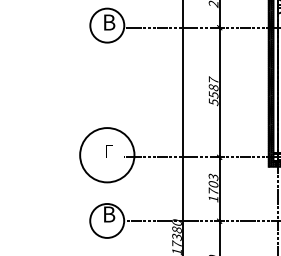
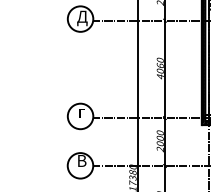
text: (109, 24) -> (82, 18), В -> Д
text: (213, 91) -> (160, 68), 5587 -> 4060
circle: (107, 155) -> (80, 116), size x0.62
text: (213, 187) -> (160, 140), 1703 -> 2000

